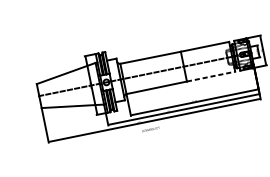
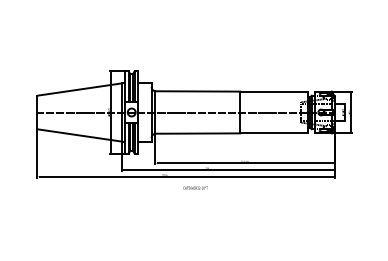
line: (211, 76) -> (274, 133), dashed -> solid
text: (150, 129) -> (195, 187), moved

